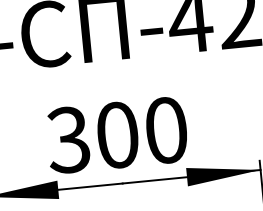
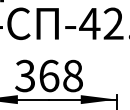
text: (140, 131) -> (60, 75), 300 -> 368

